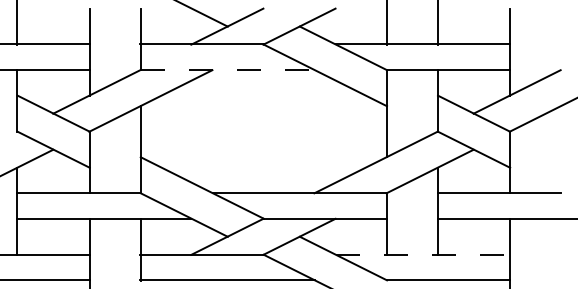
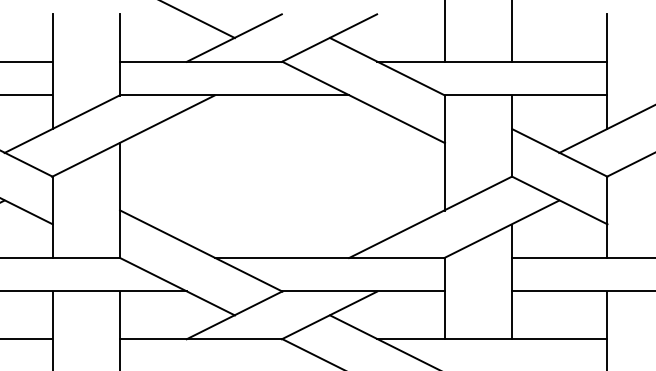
line: (228, 69) -> (235, 94), dashed -> solid
line: (423, 254) -> (493, 338), dashed -> solid

